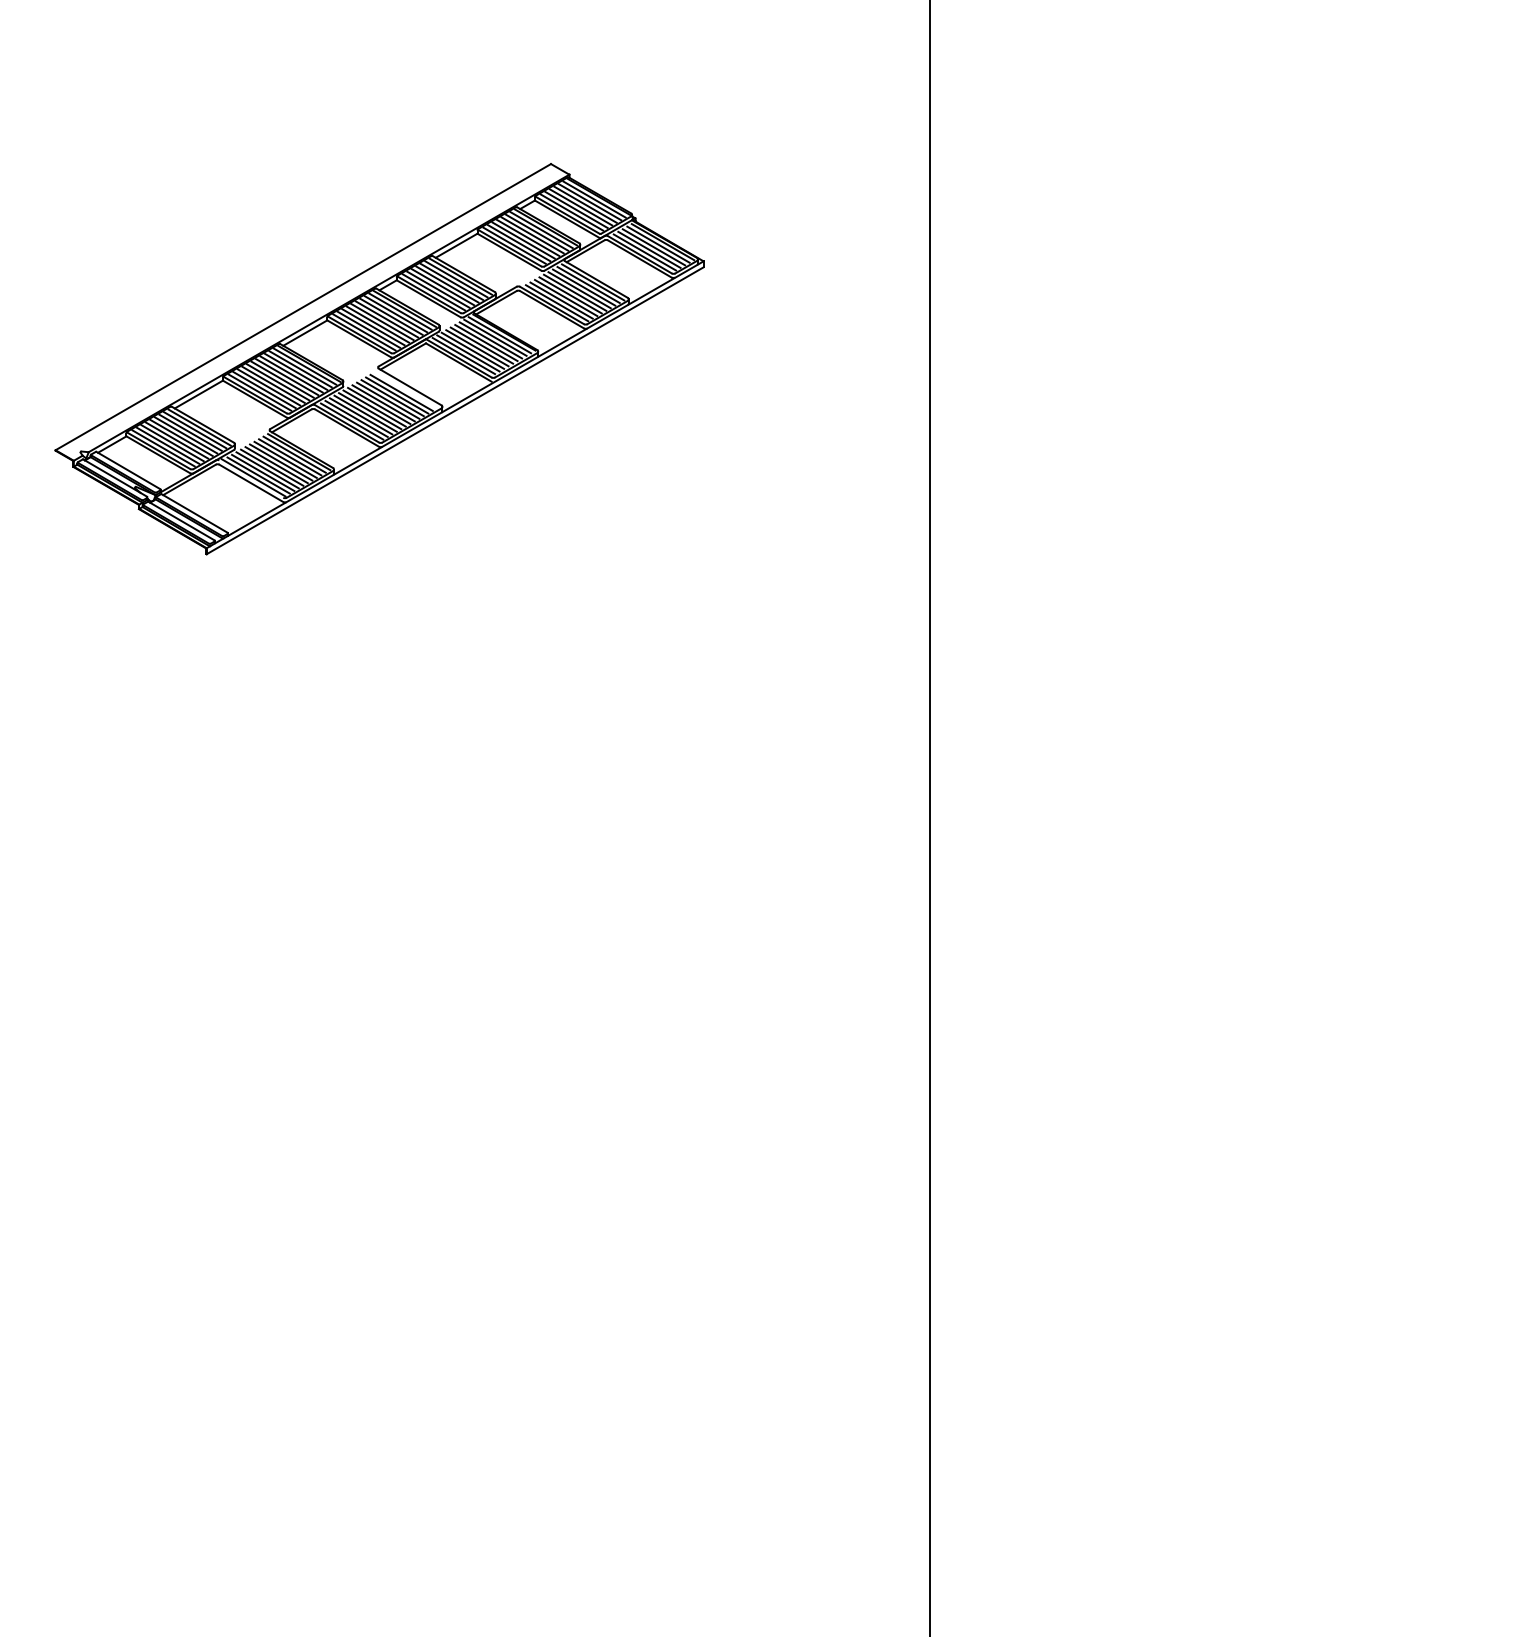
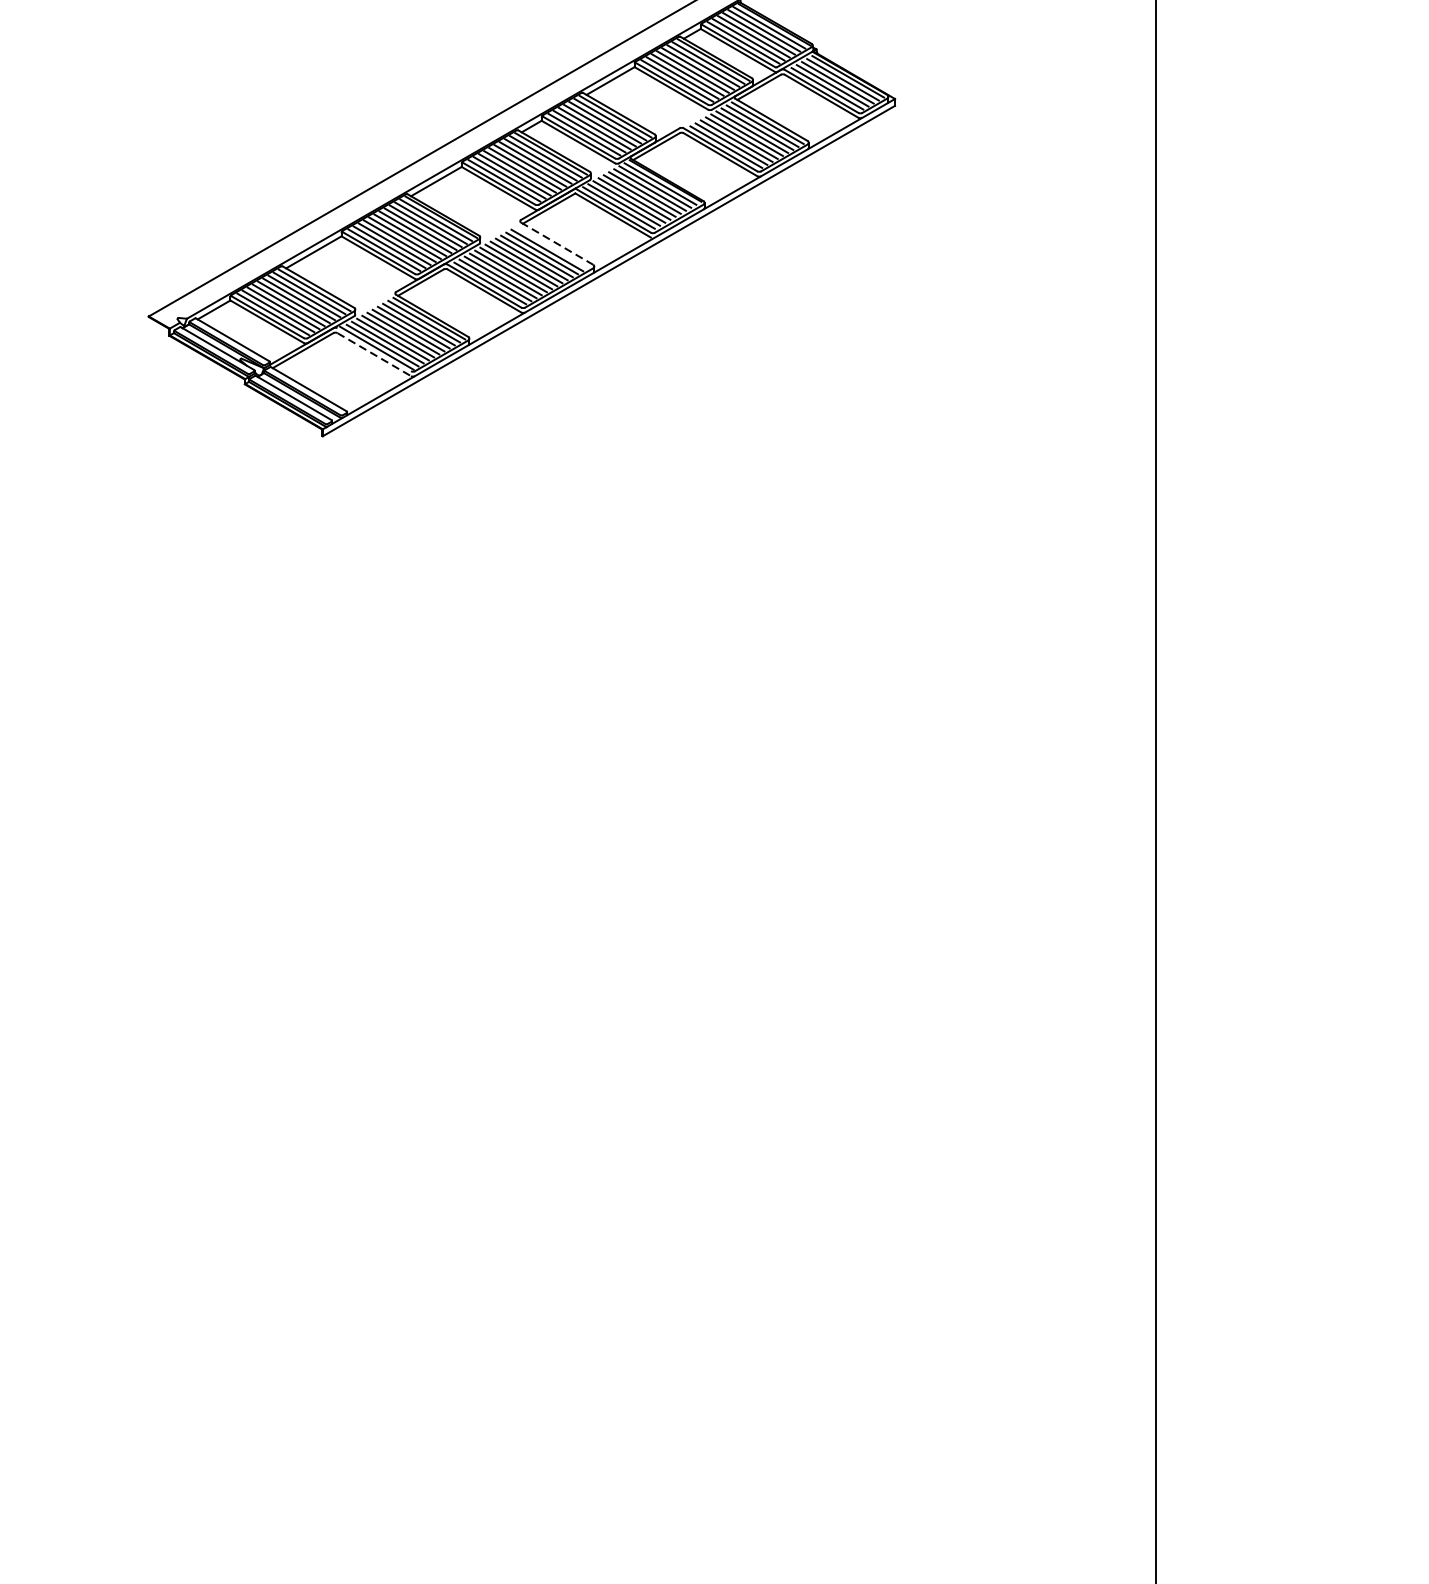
line: (410, 387) -> (557, 244), solid -> dashed
line: (251, 483) -> (374, 354), solid -> dashed

